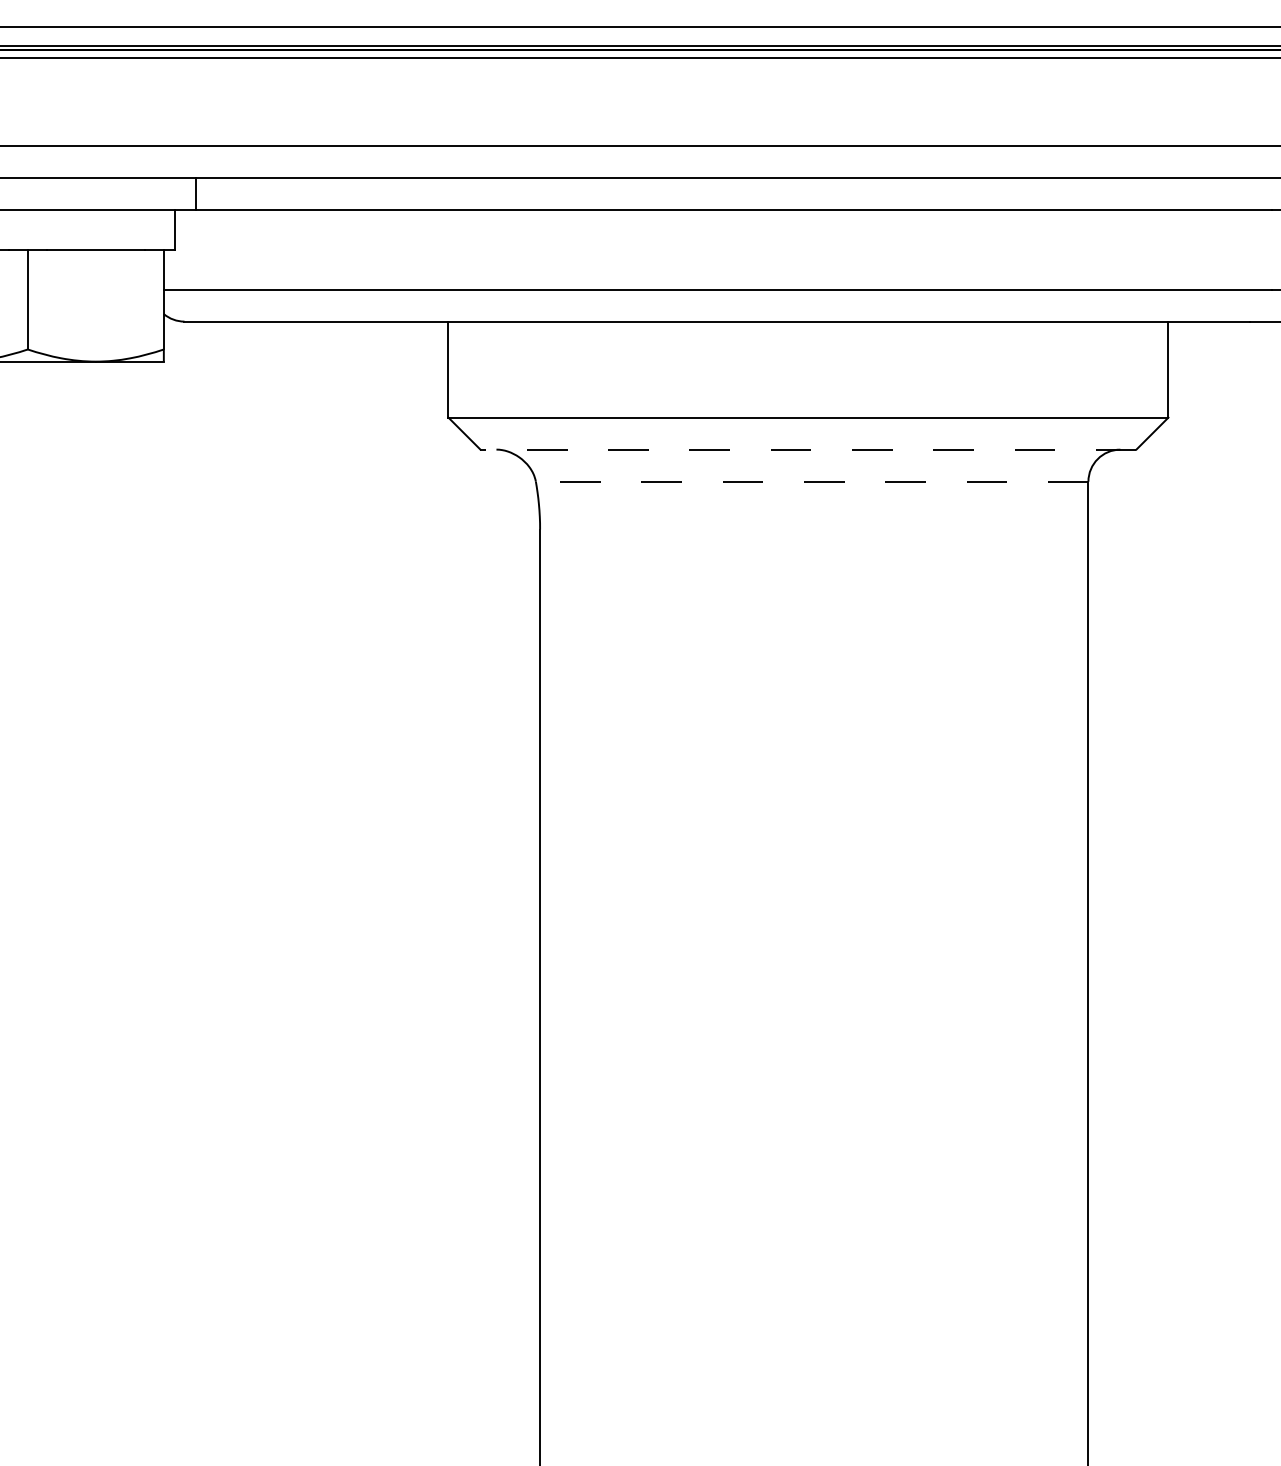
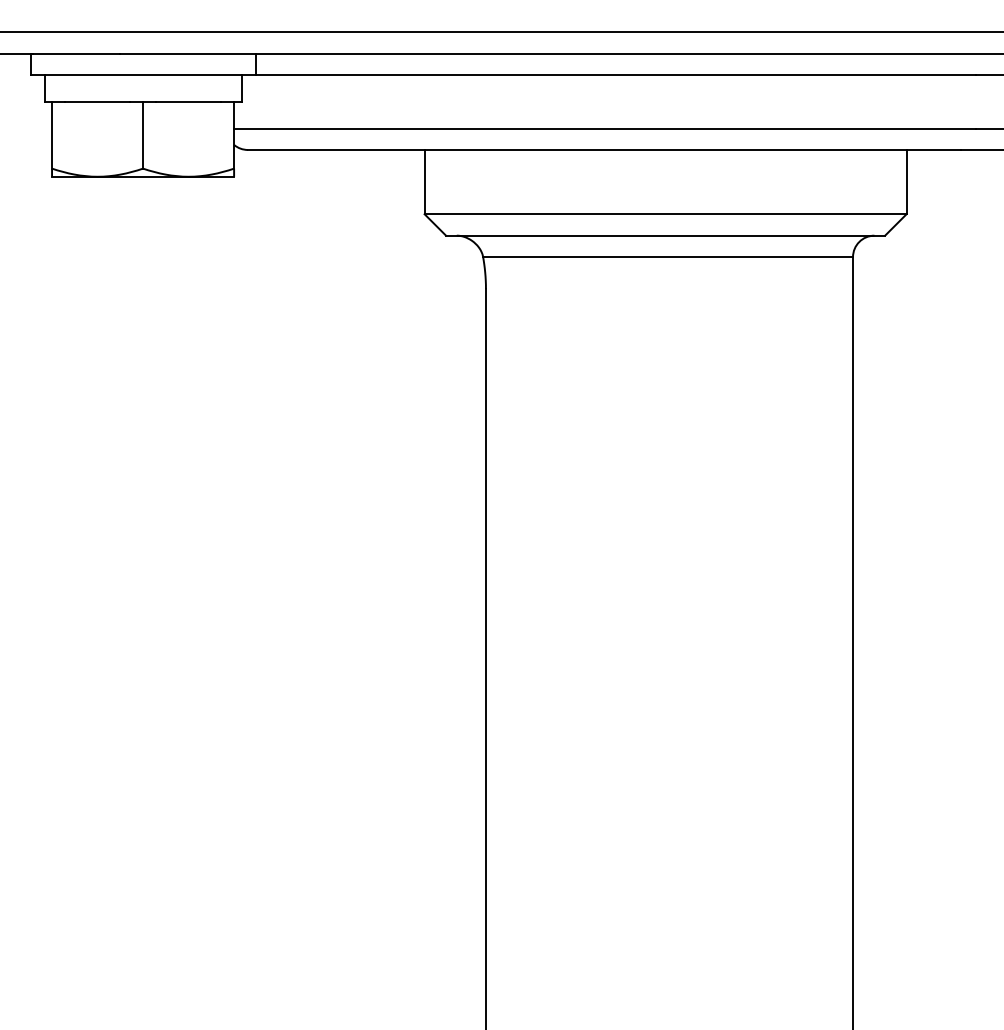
line: (808, 449) -> (665, 235), dashed -> solid
line: (812, 482) -> (668, 257), dashed -> solid

